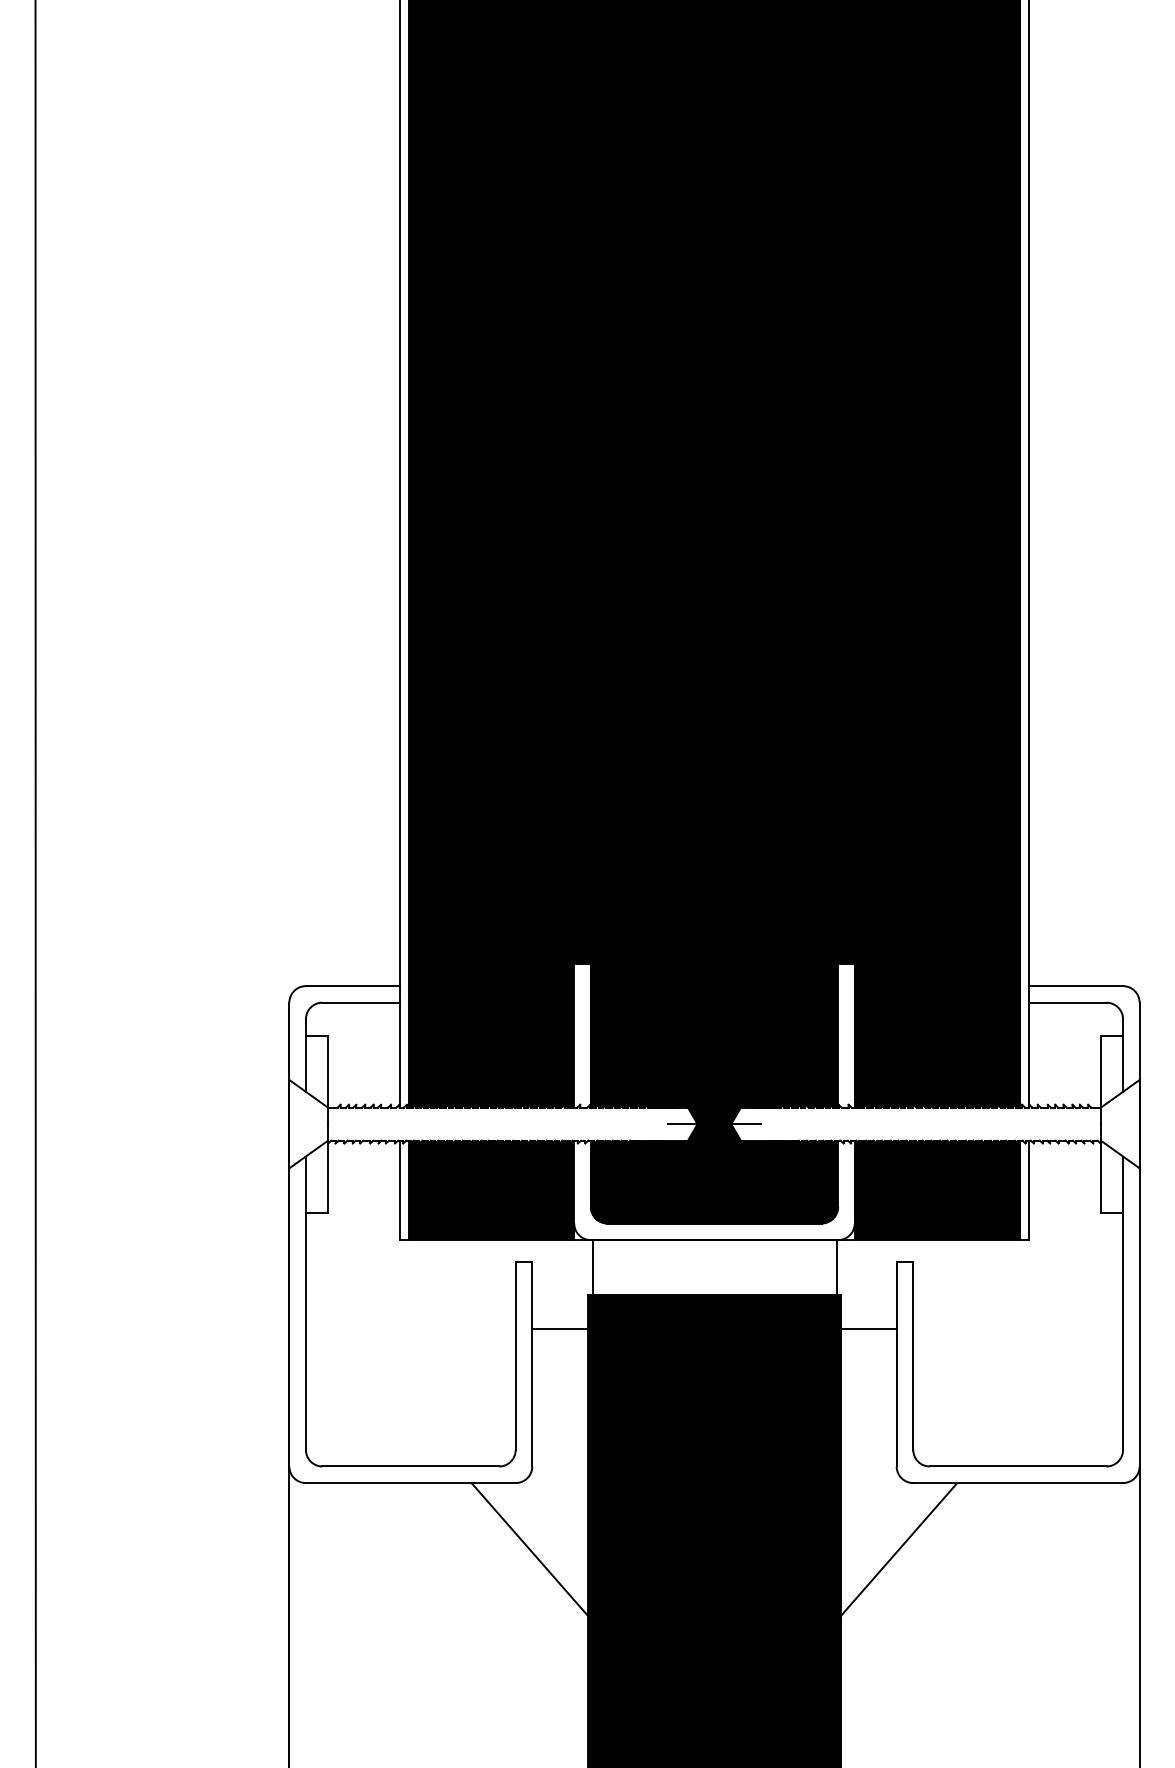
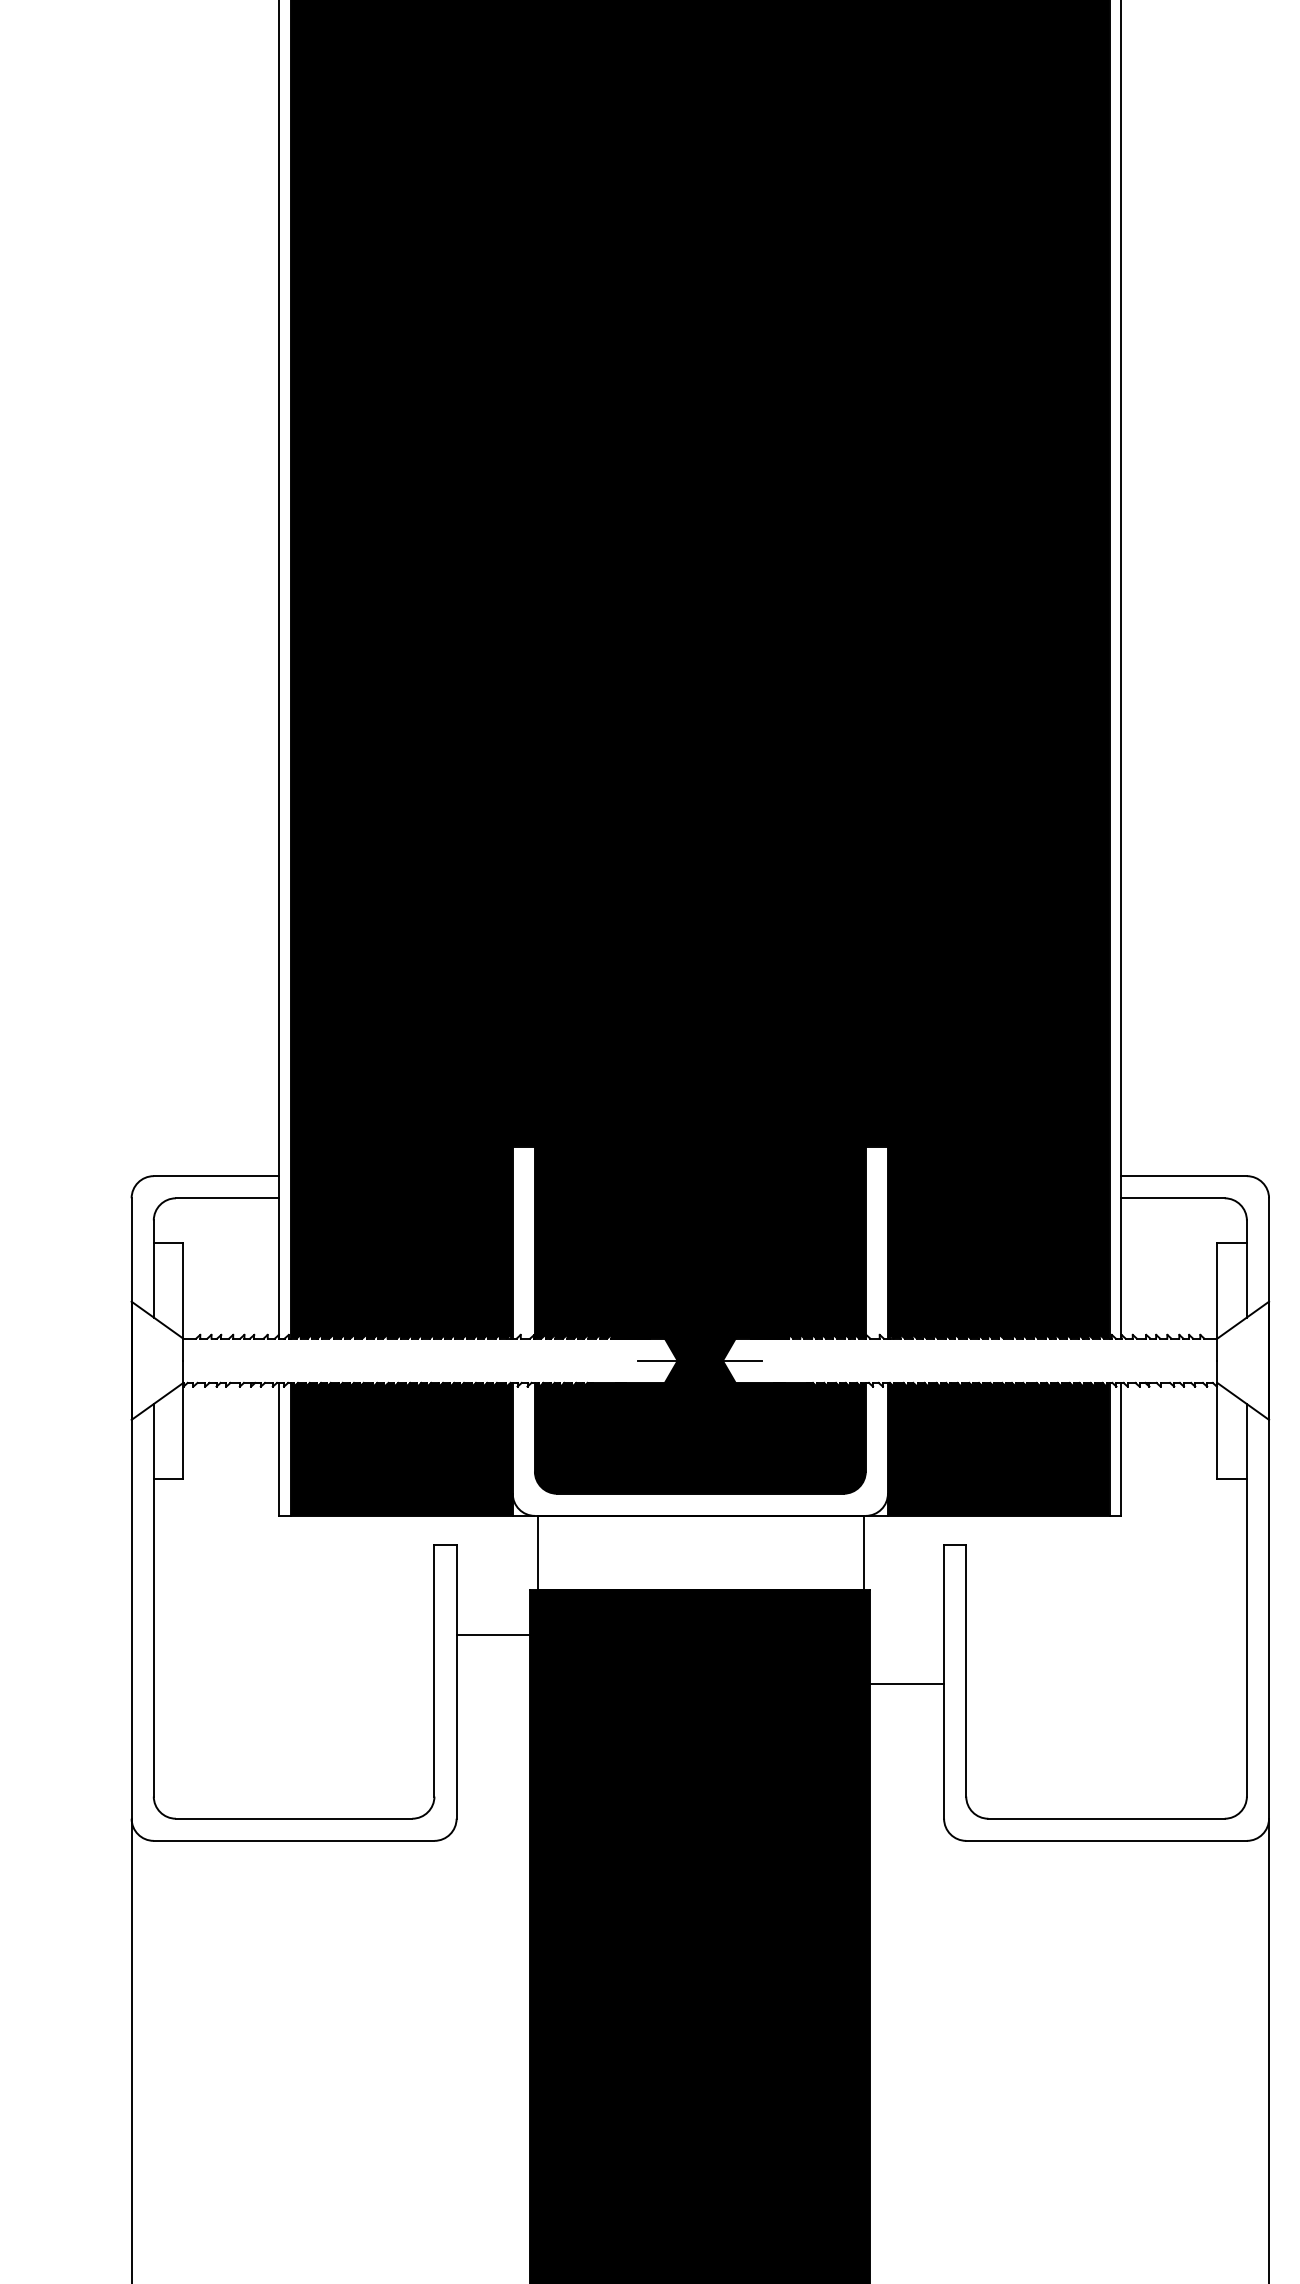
line: (868, 1328) -> (906, 1683), moved
line: (529, 1549) -> (452, 1929), removed
line: (899, 1549) -> (947, 1929), removed

